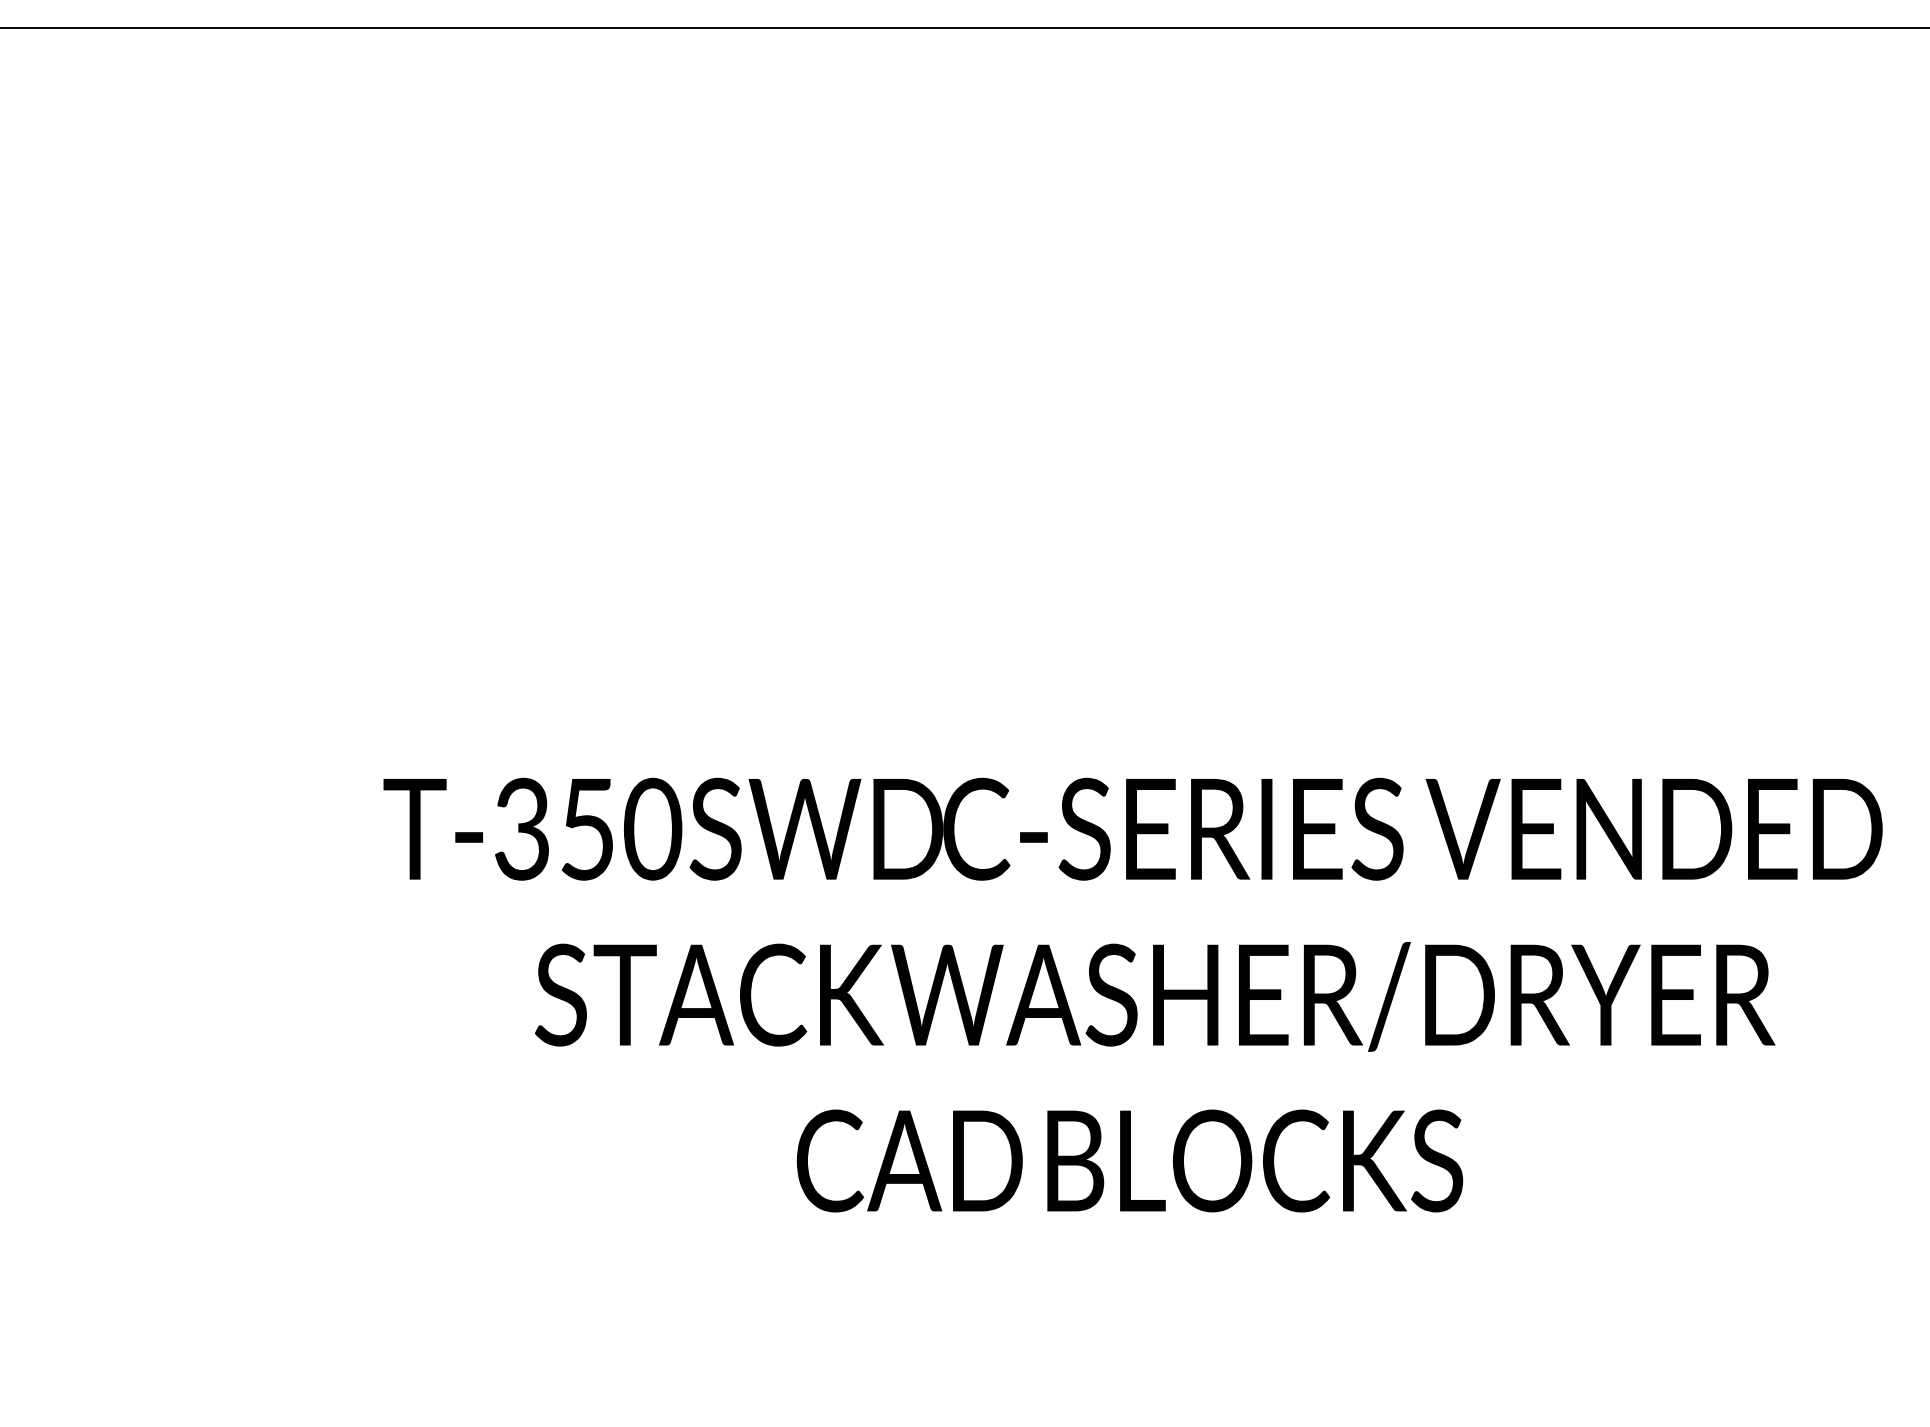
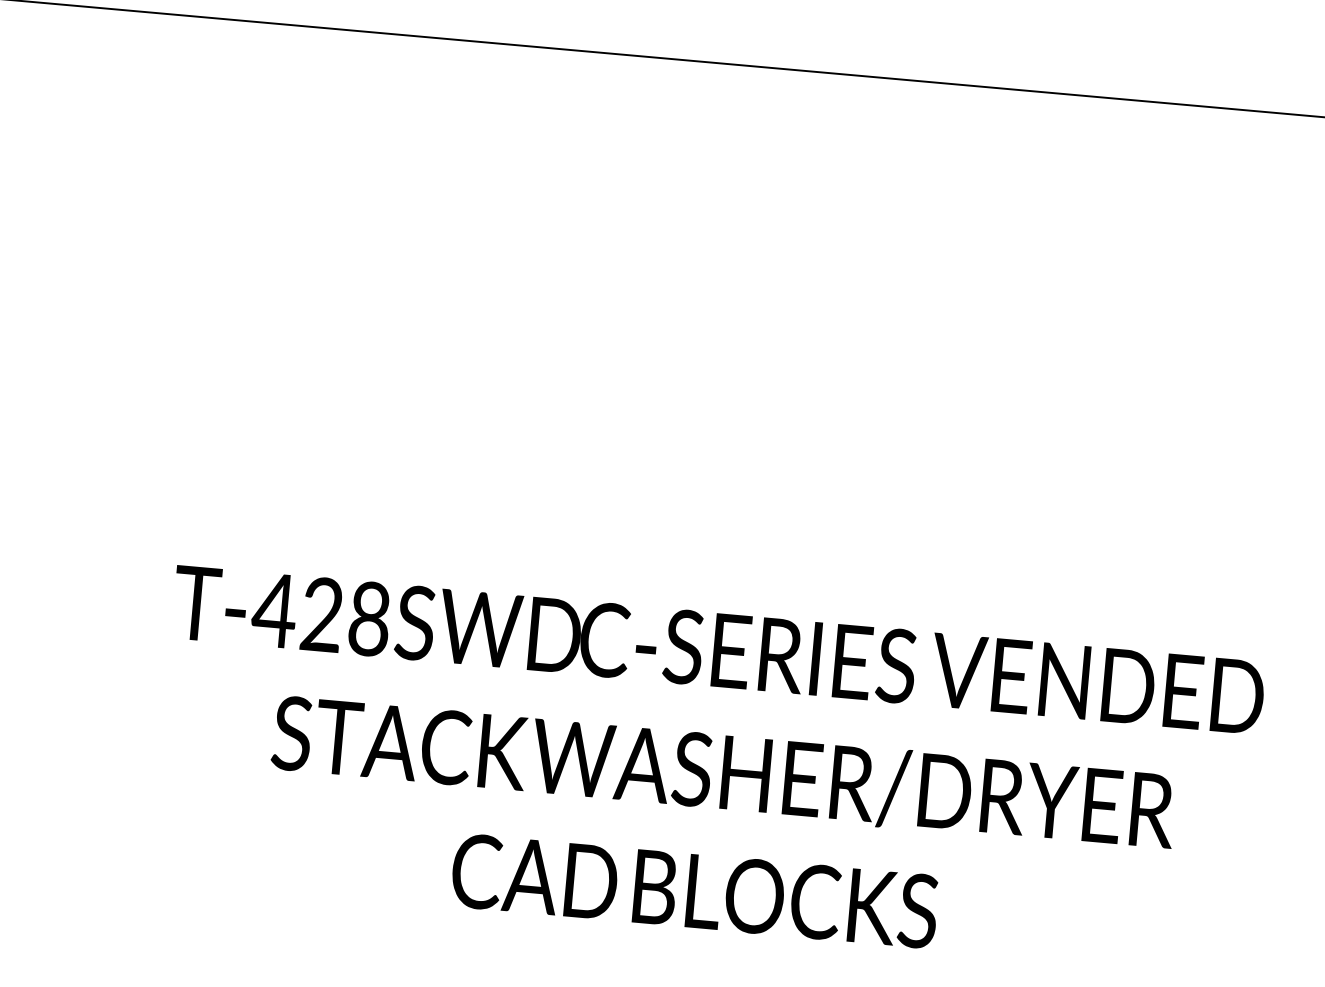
text: (586, 828) -> (321, 614), T-350SWD -> T-428SWD

